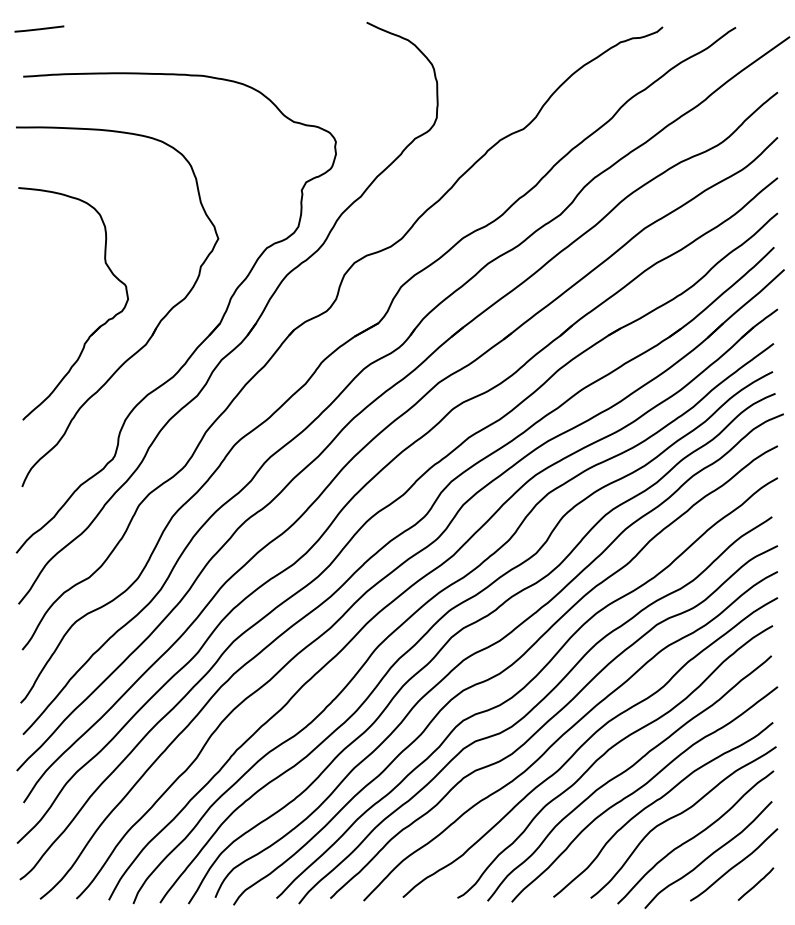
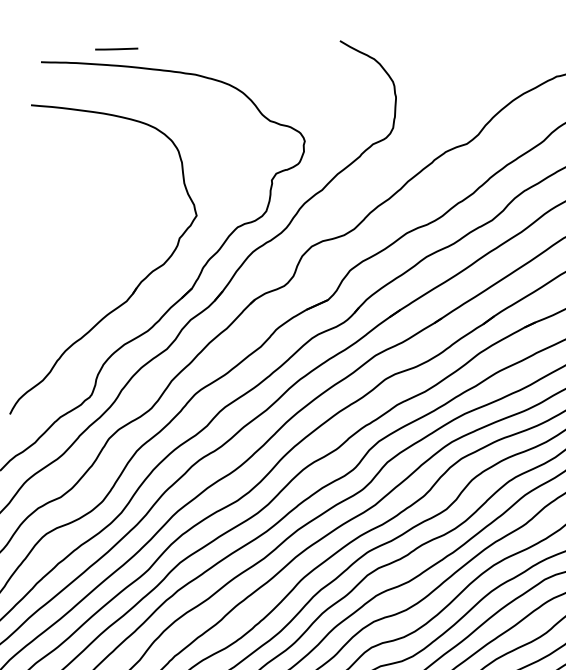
line: (39, 28) -> (116, 48), moved
part: (97, 327) -> (86, 283), removed

